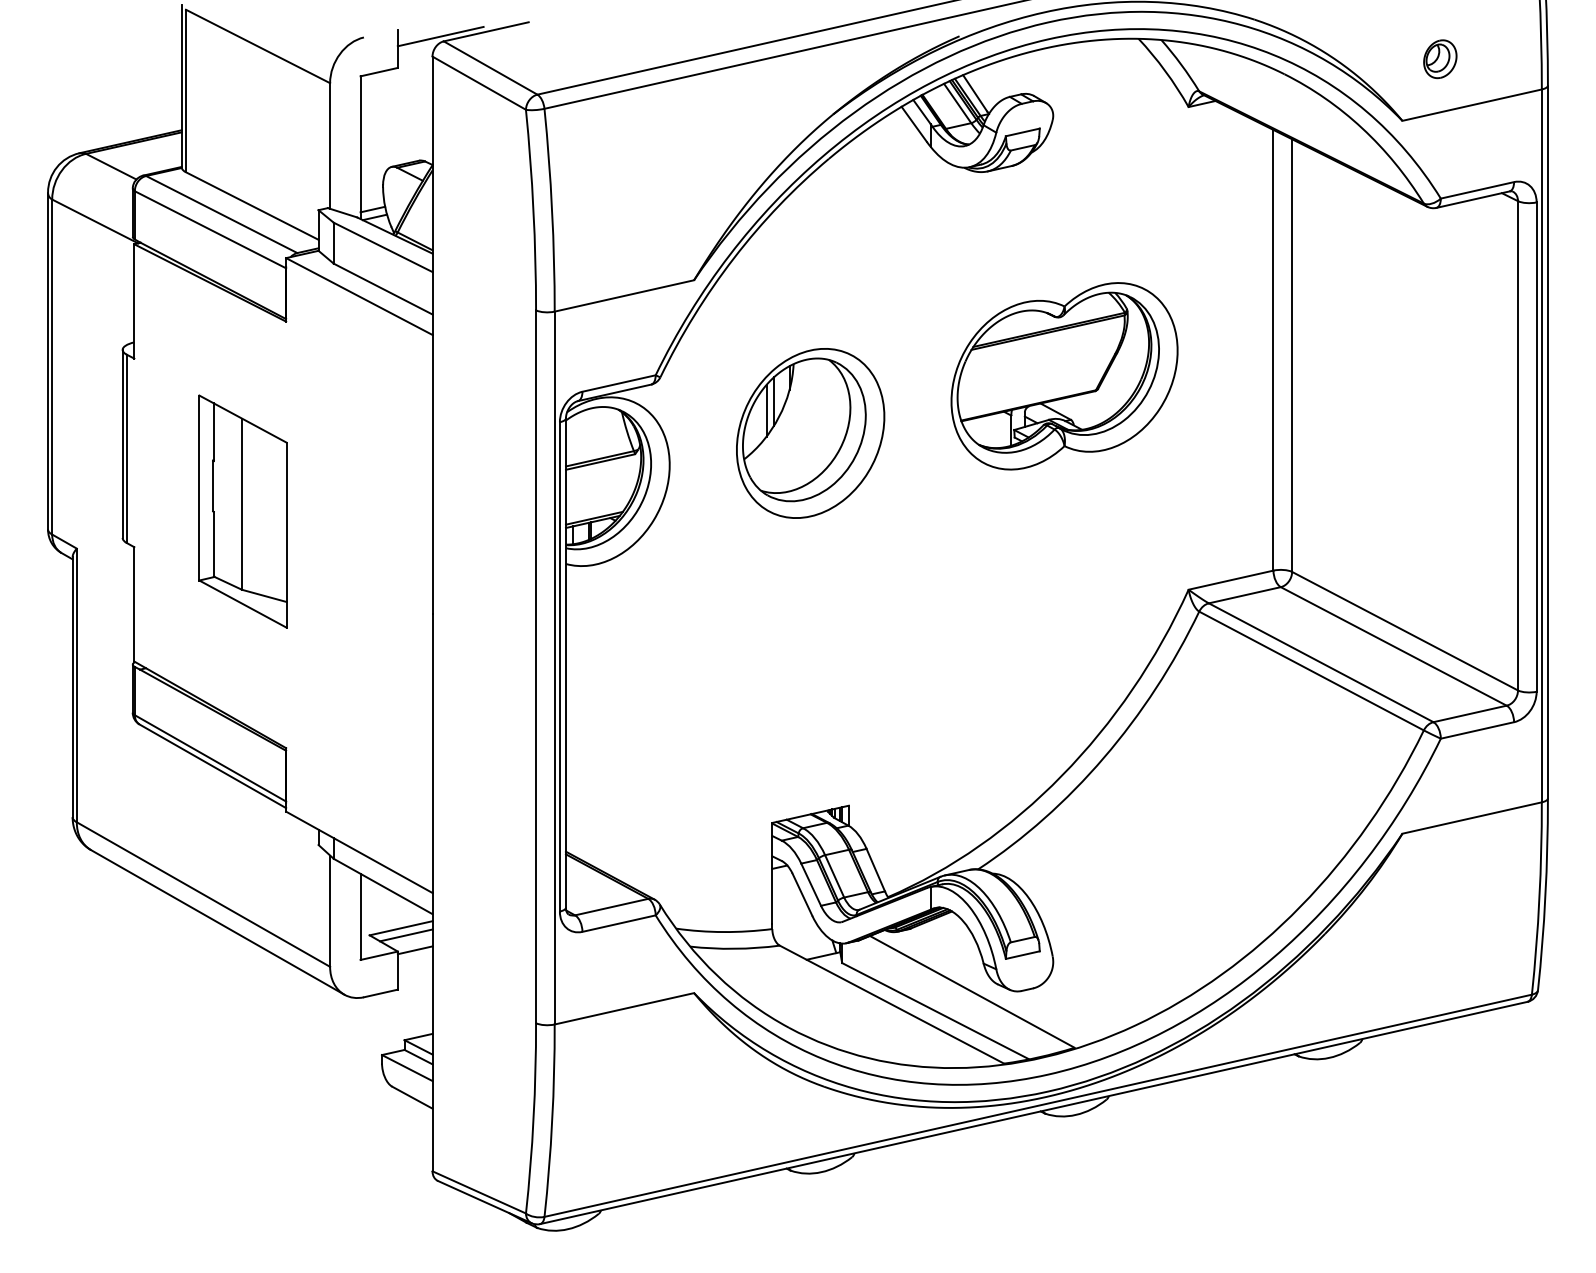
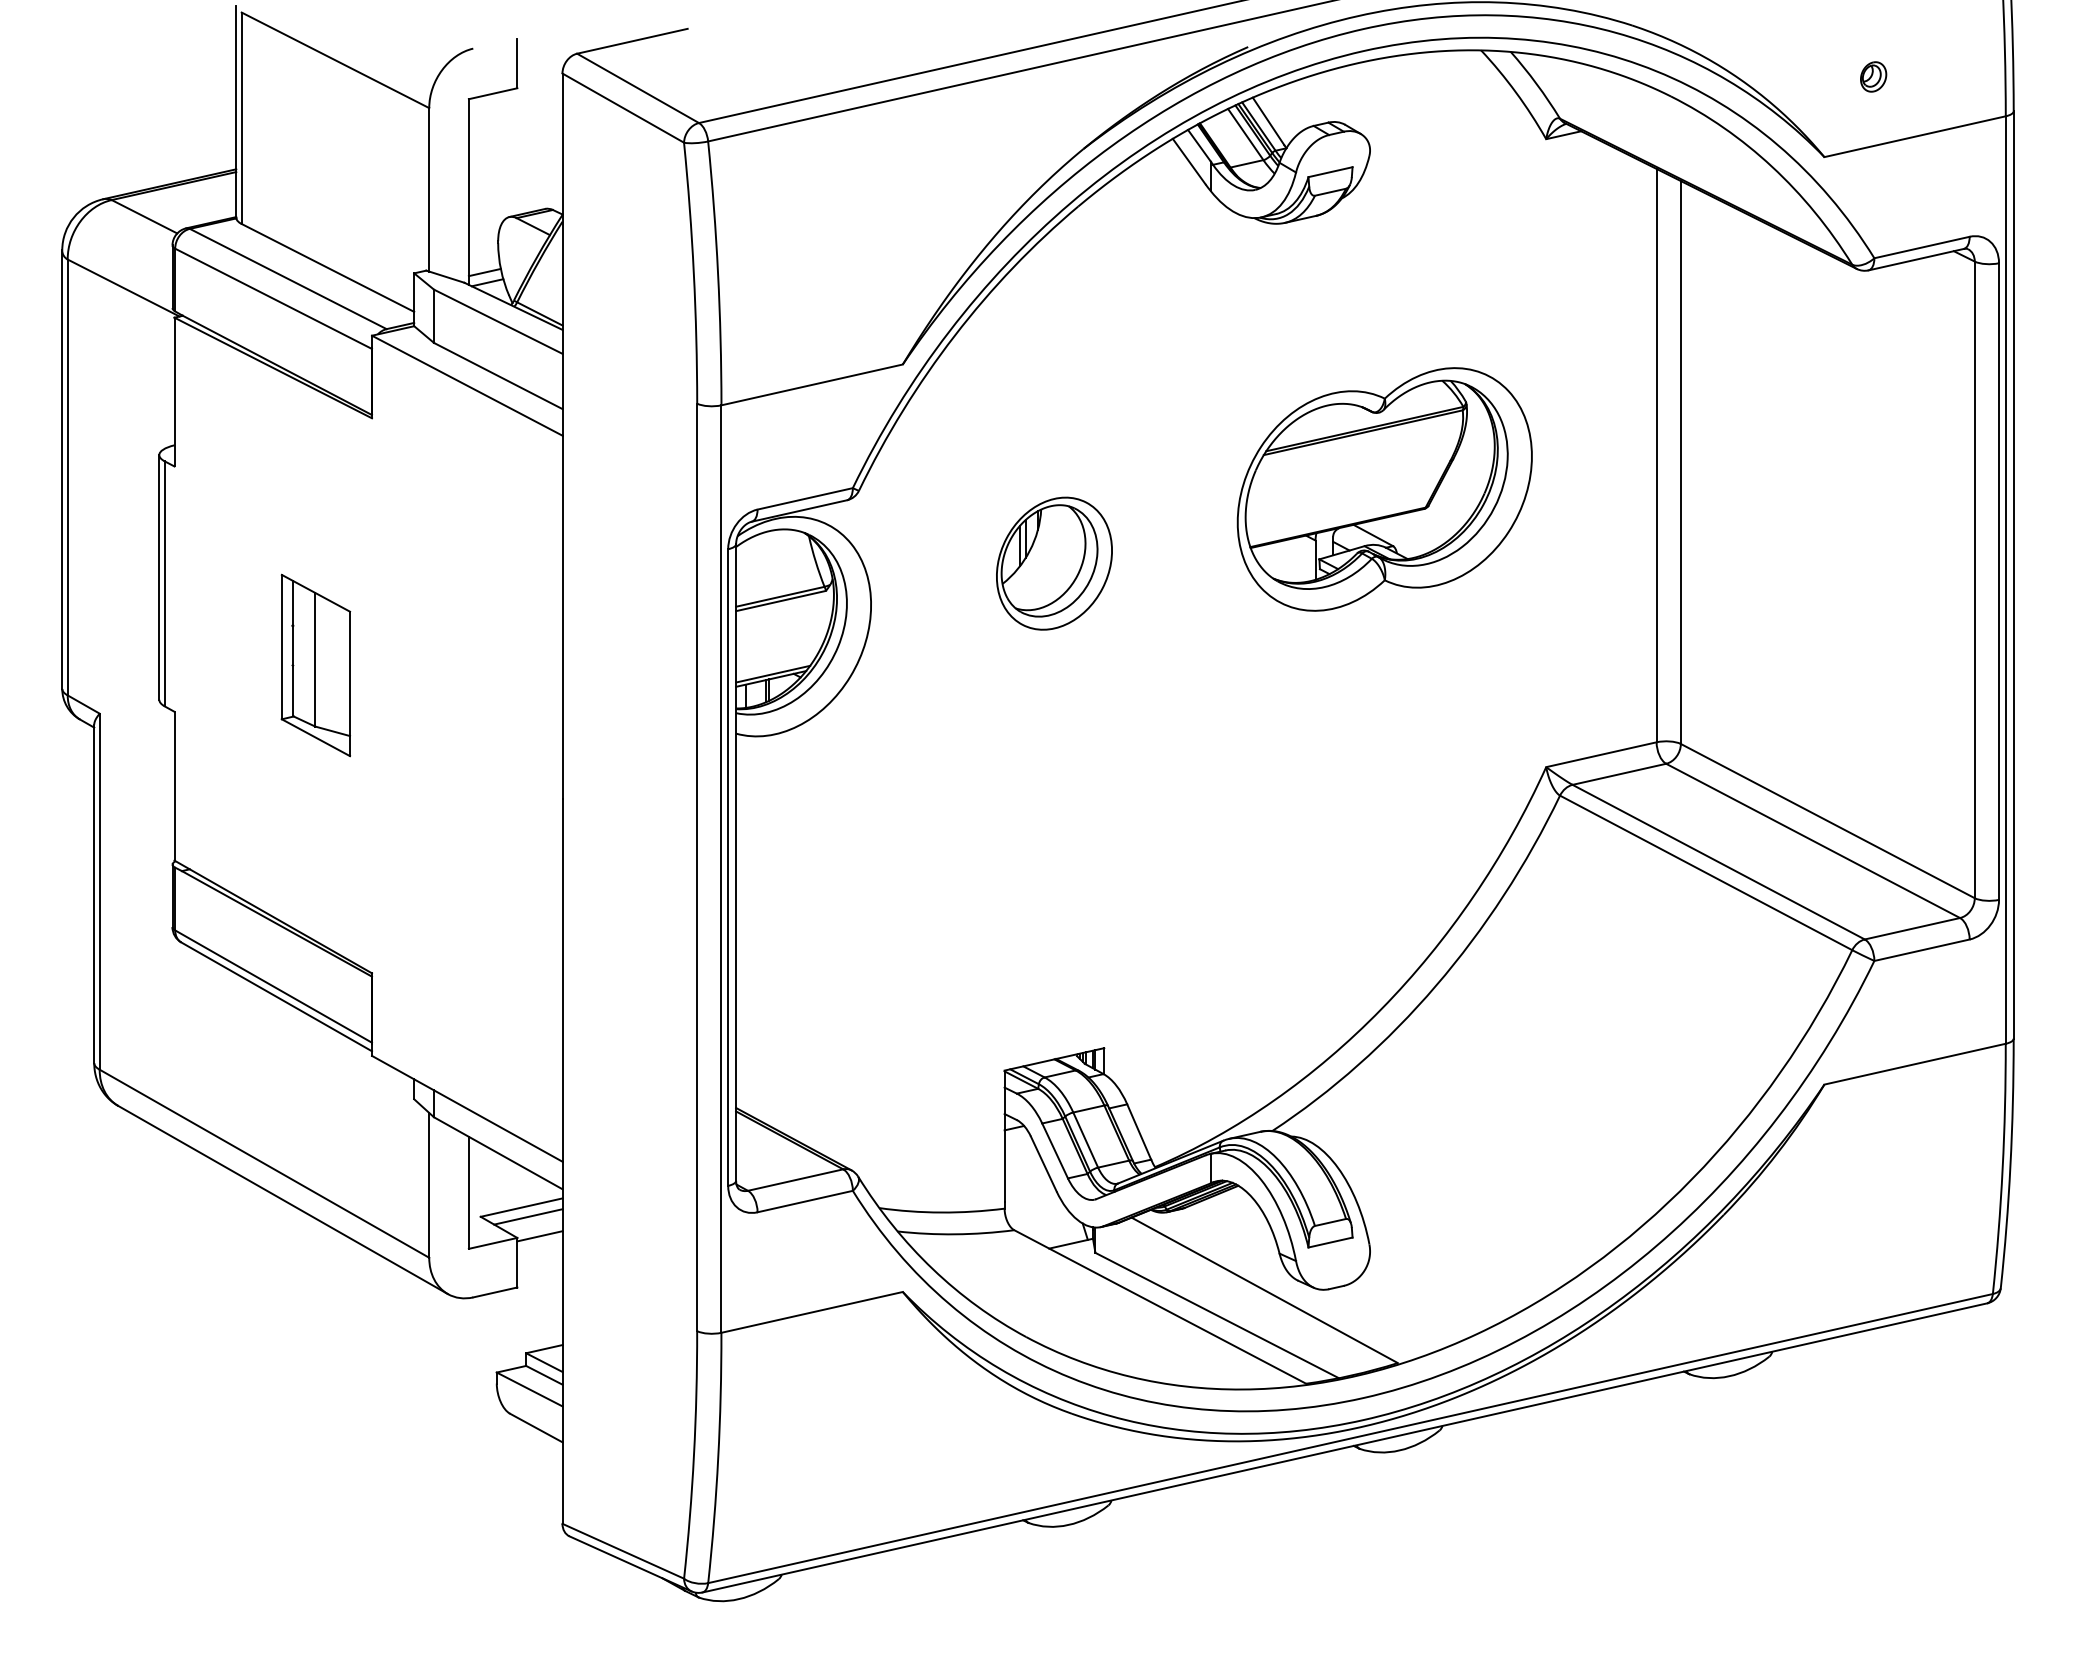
line: (440, 36) -> (572, 47), removed
part: (1440, 58) -> (1873, 76), size x0.6
part: (810, 433) -> (1054, 563), size x0.6
part: (242, 511) -> (315, 665), size x0.6

